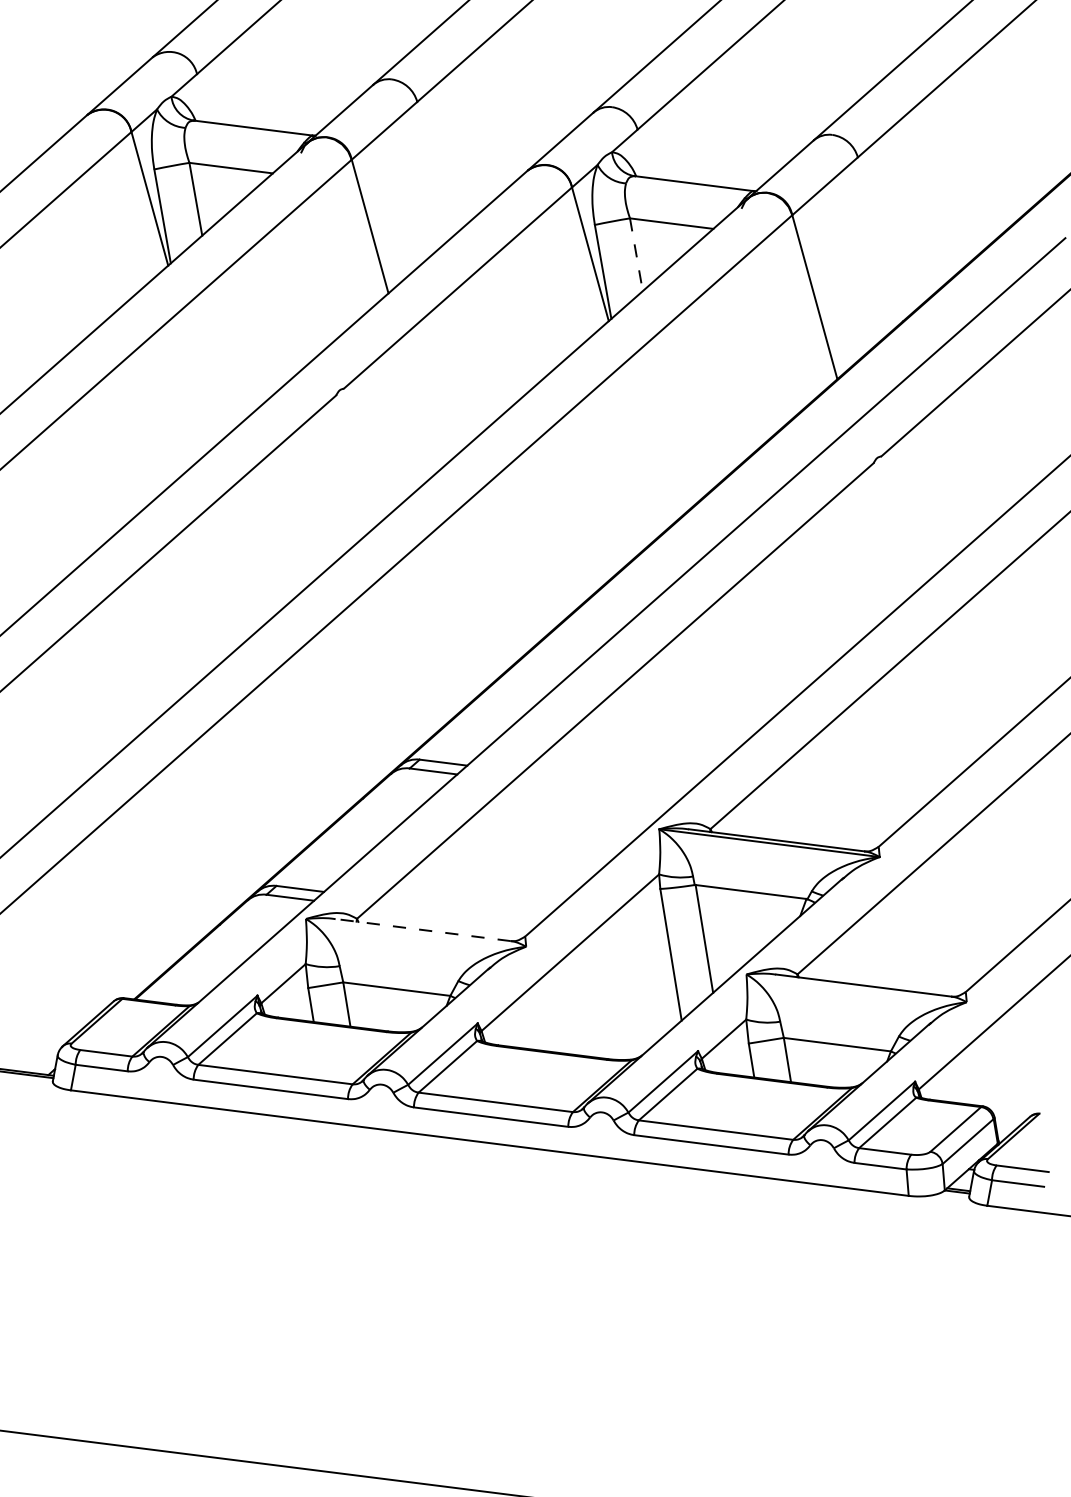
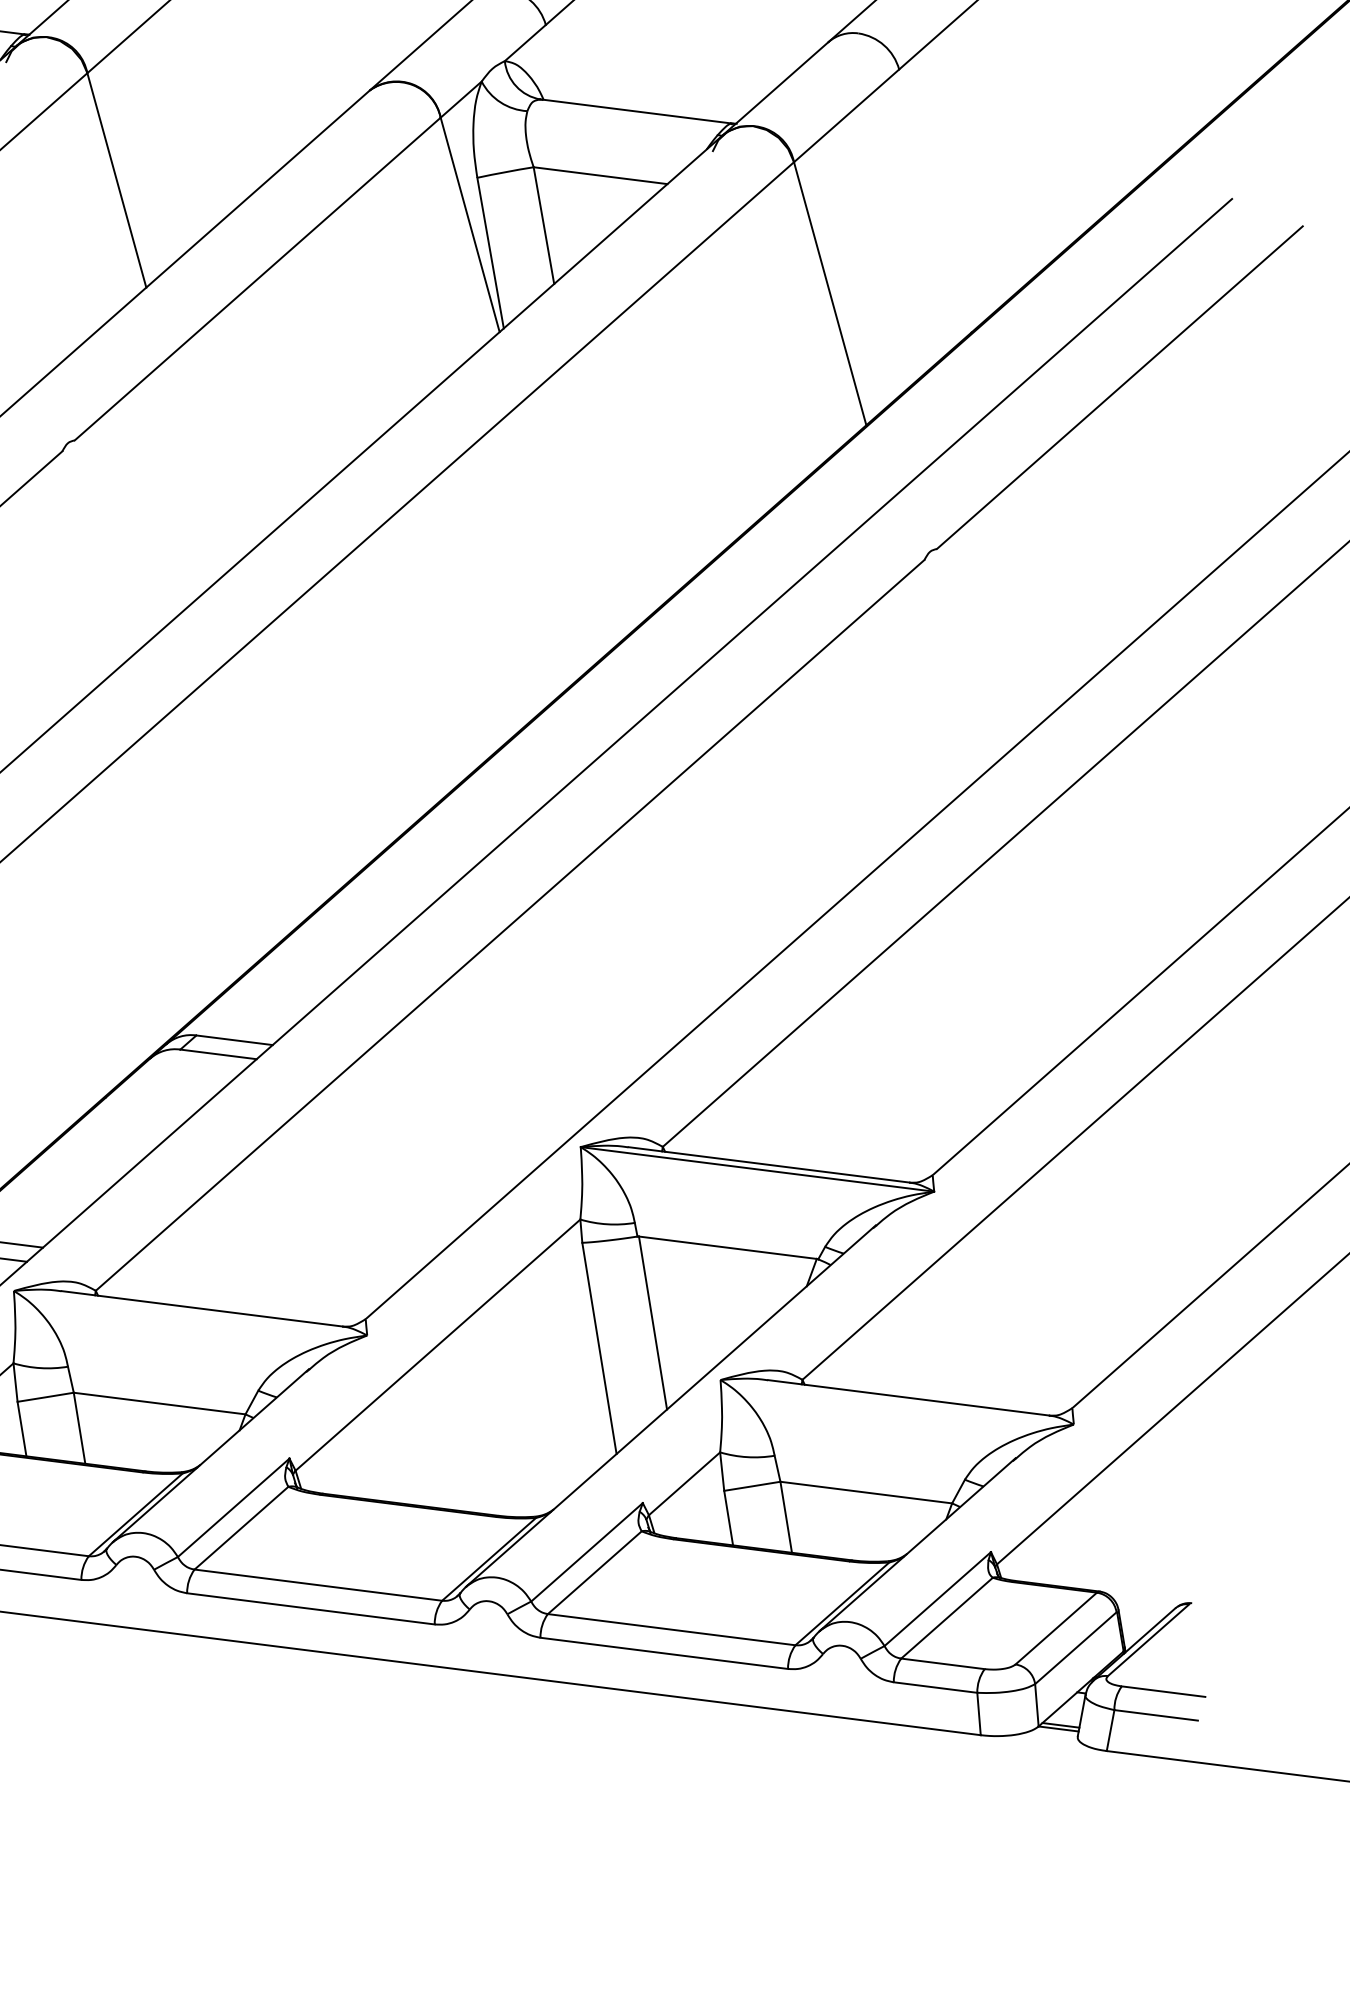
line: (636, 254) -> (544, 225), dashed -> solid
line: (422, 930) -> (200, 1309), dashed -> solid

